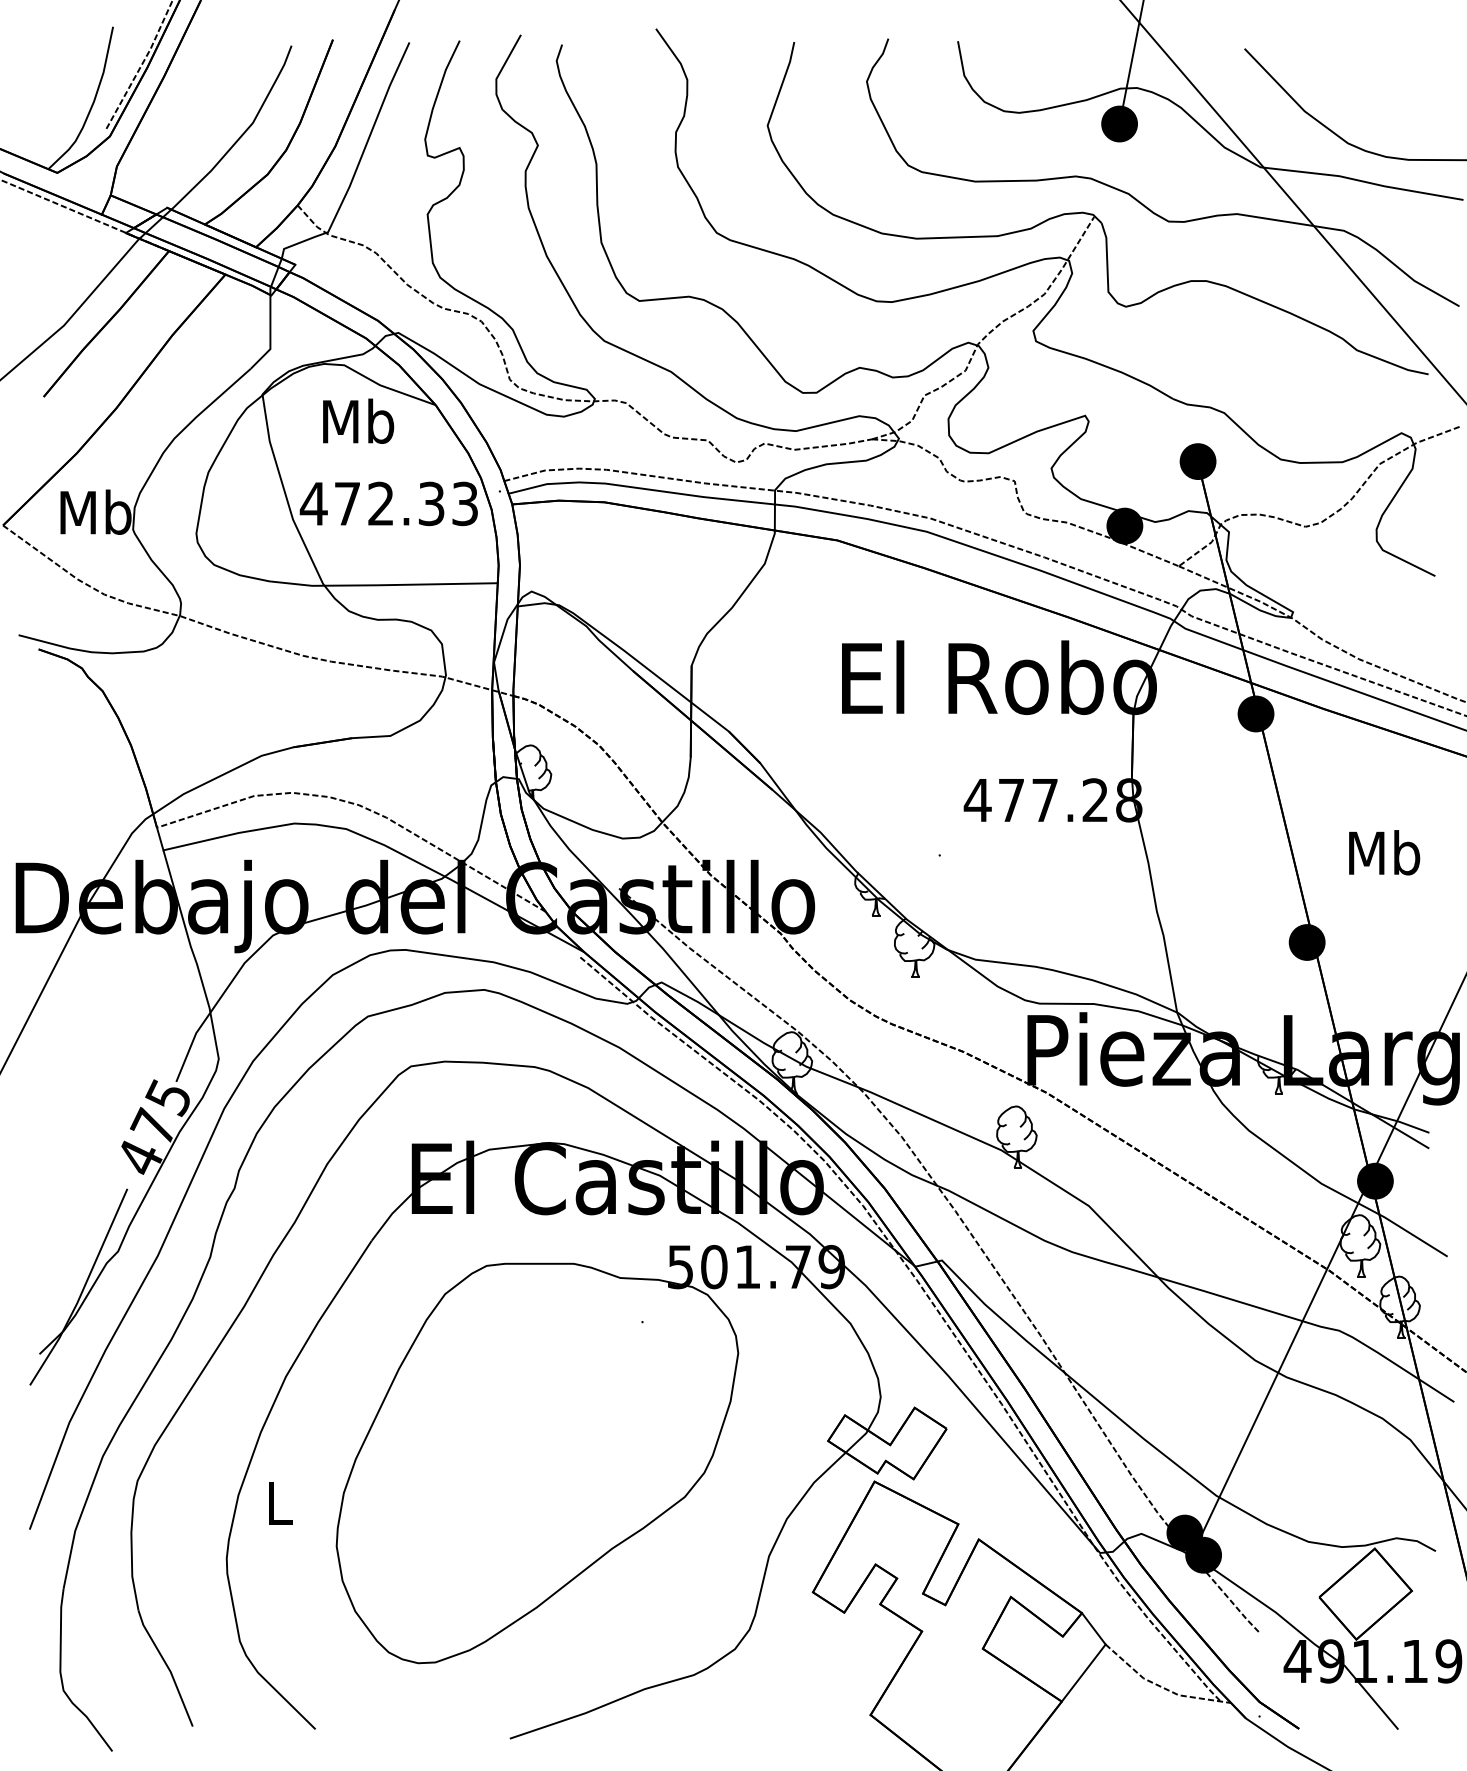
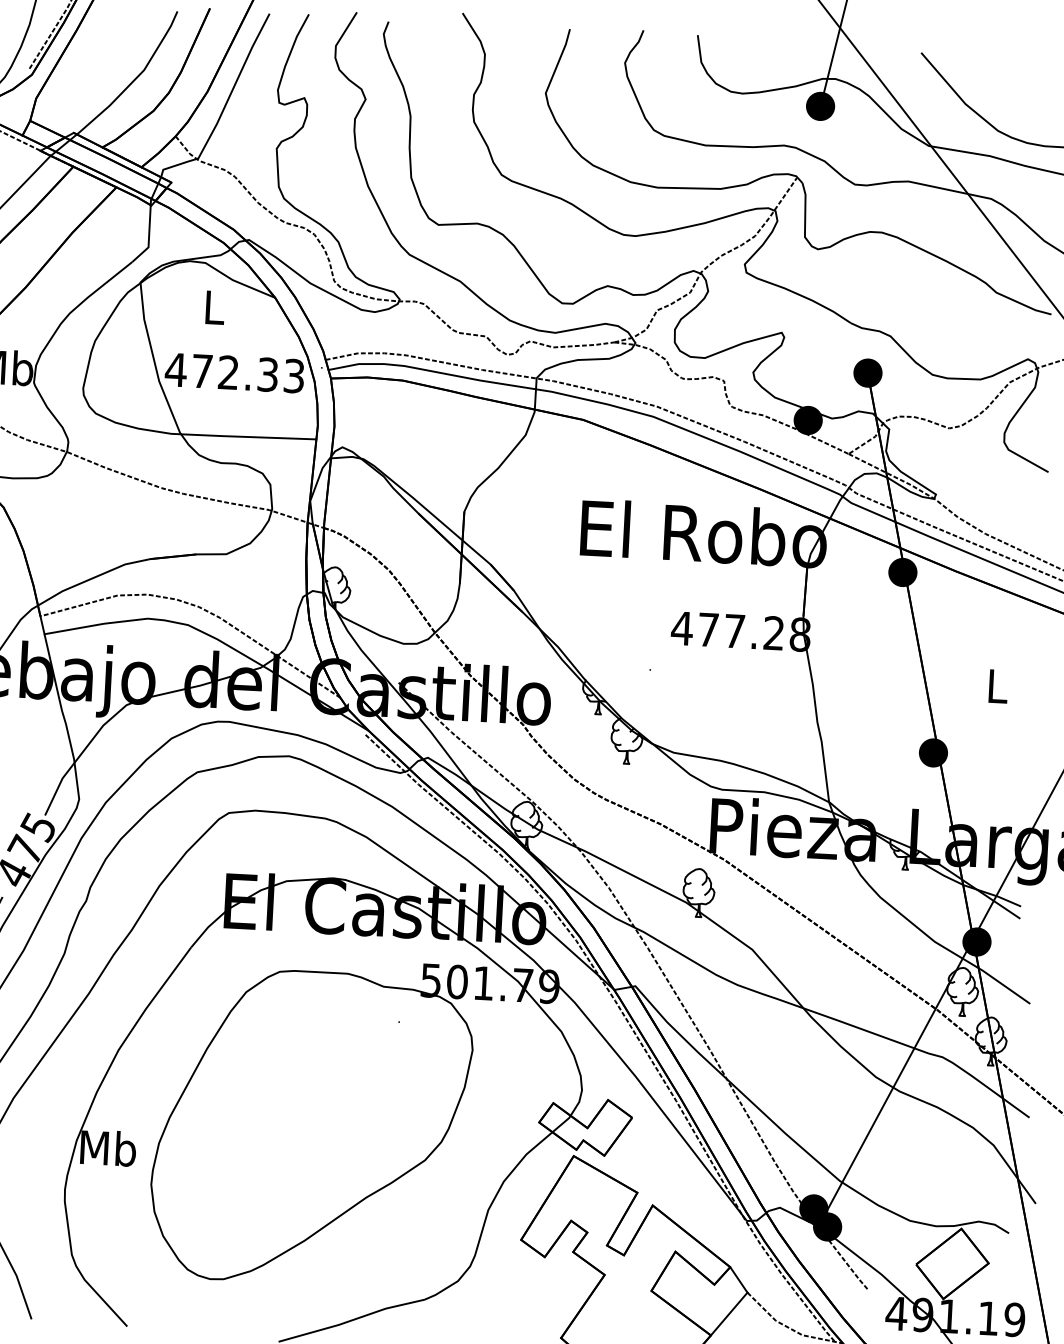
text: (358, 420) -> (214, 306), Mb -> L
text: (1384, 852) -> (997, 685), Mb -> L
text: (279, 1502) -> (108, 1148), L -> Mb

